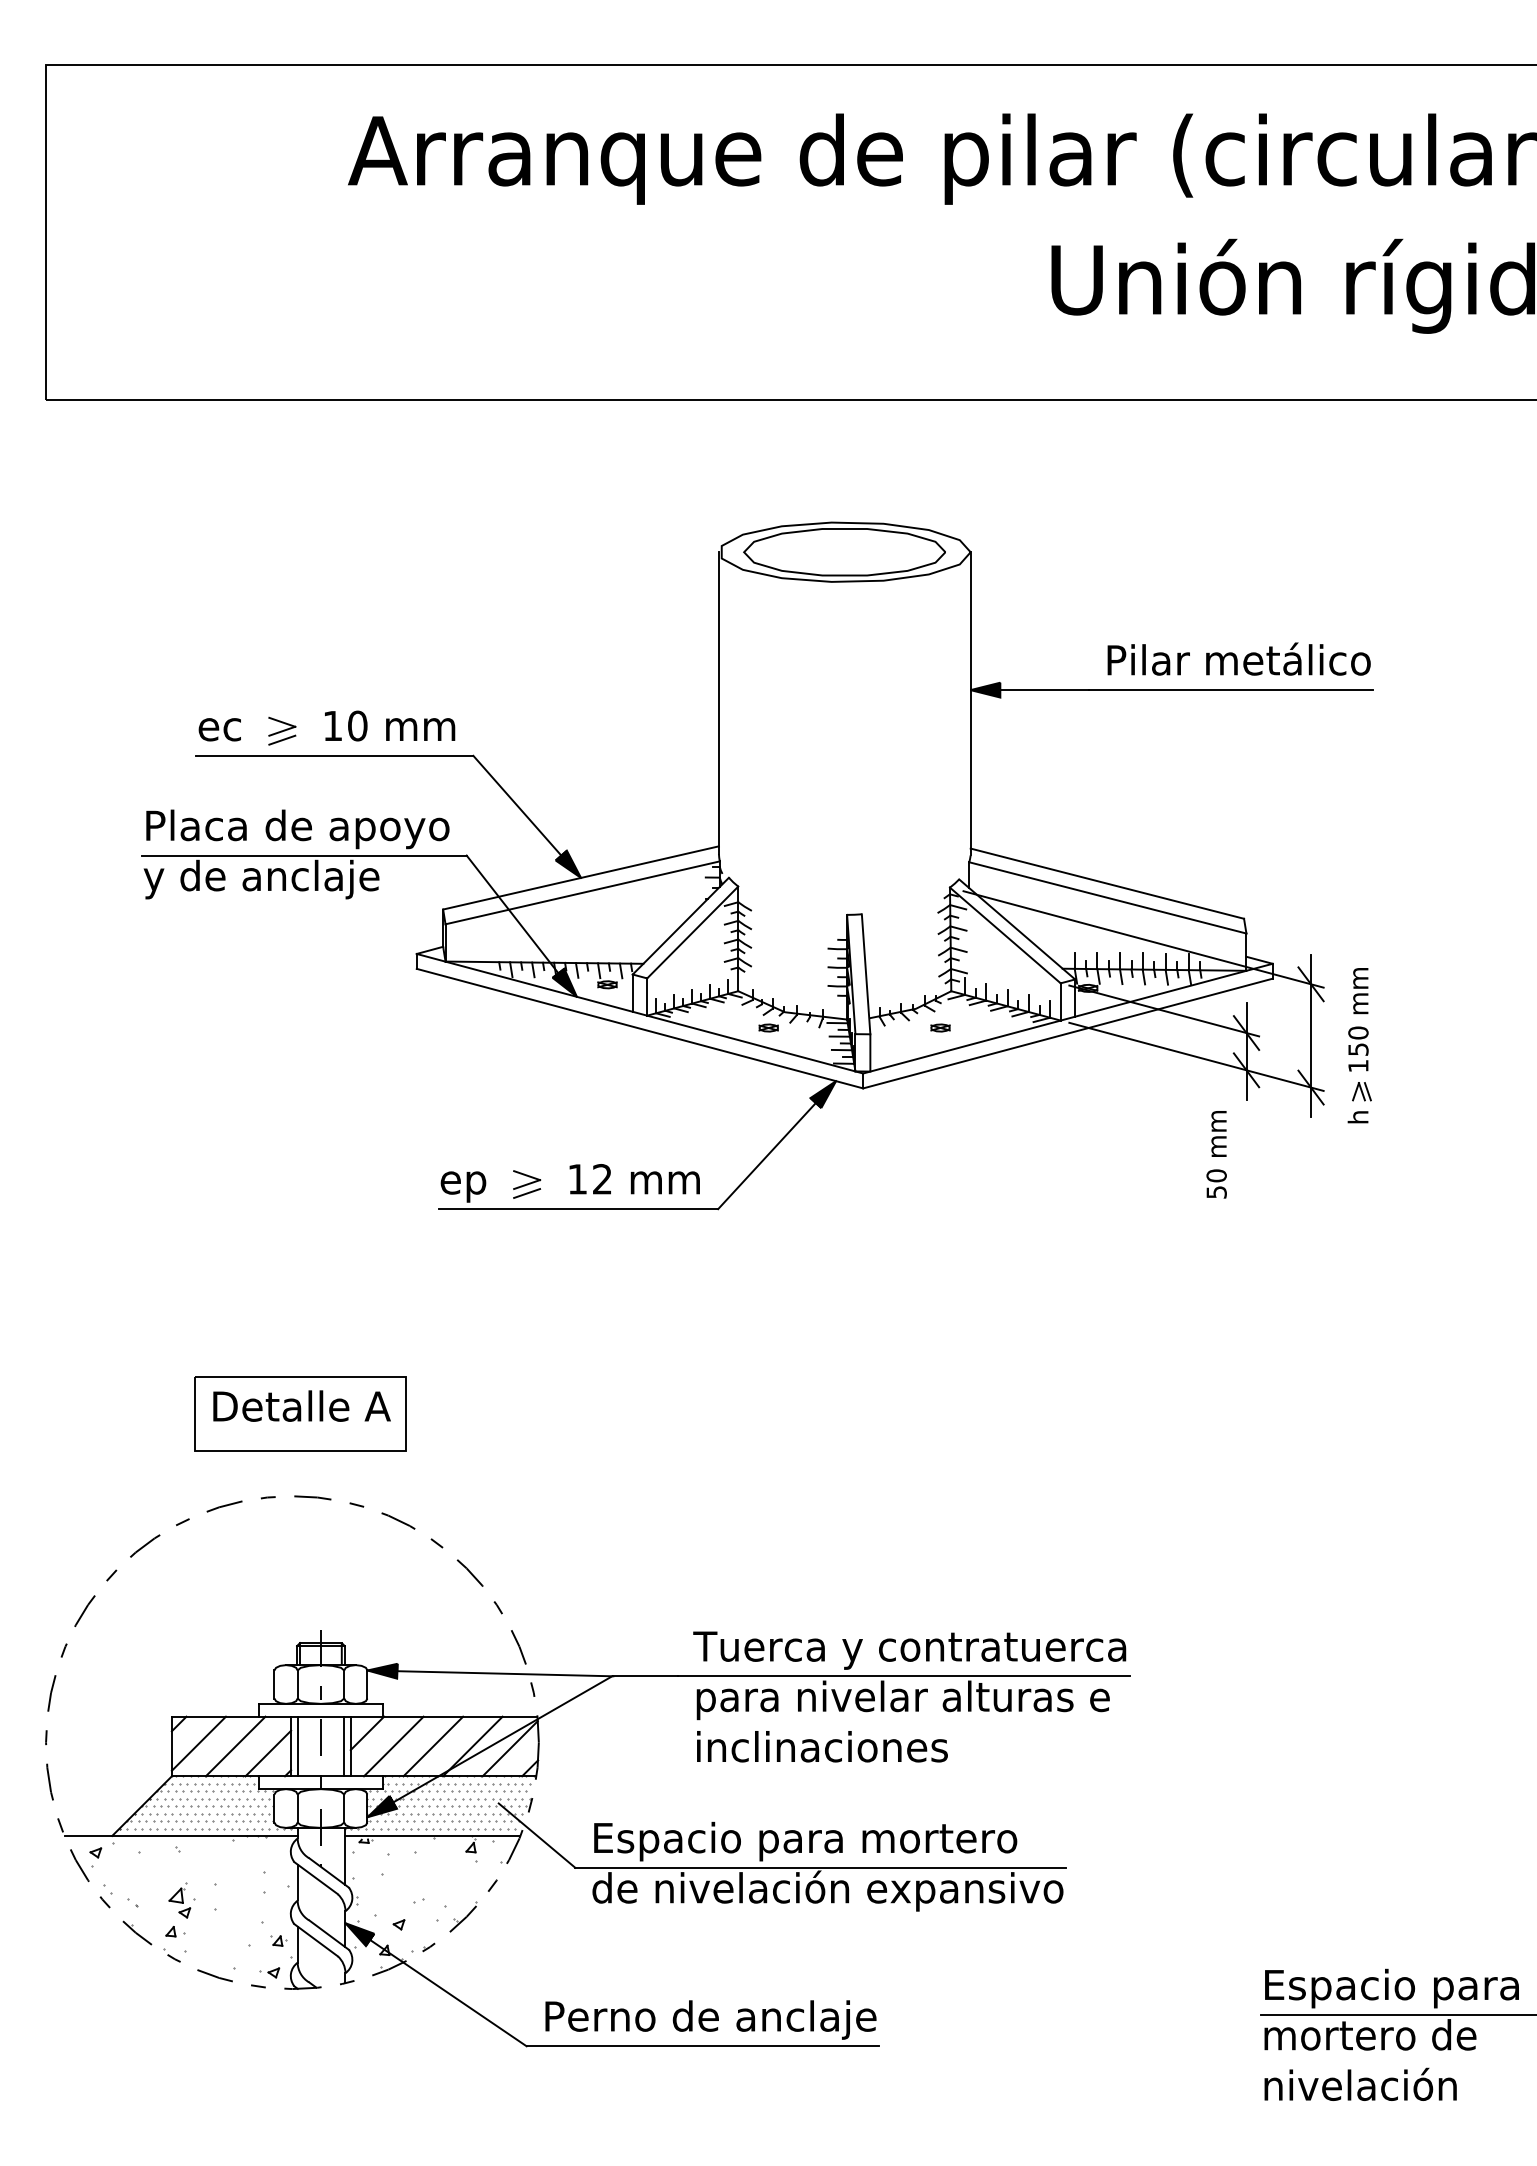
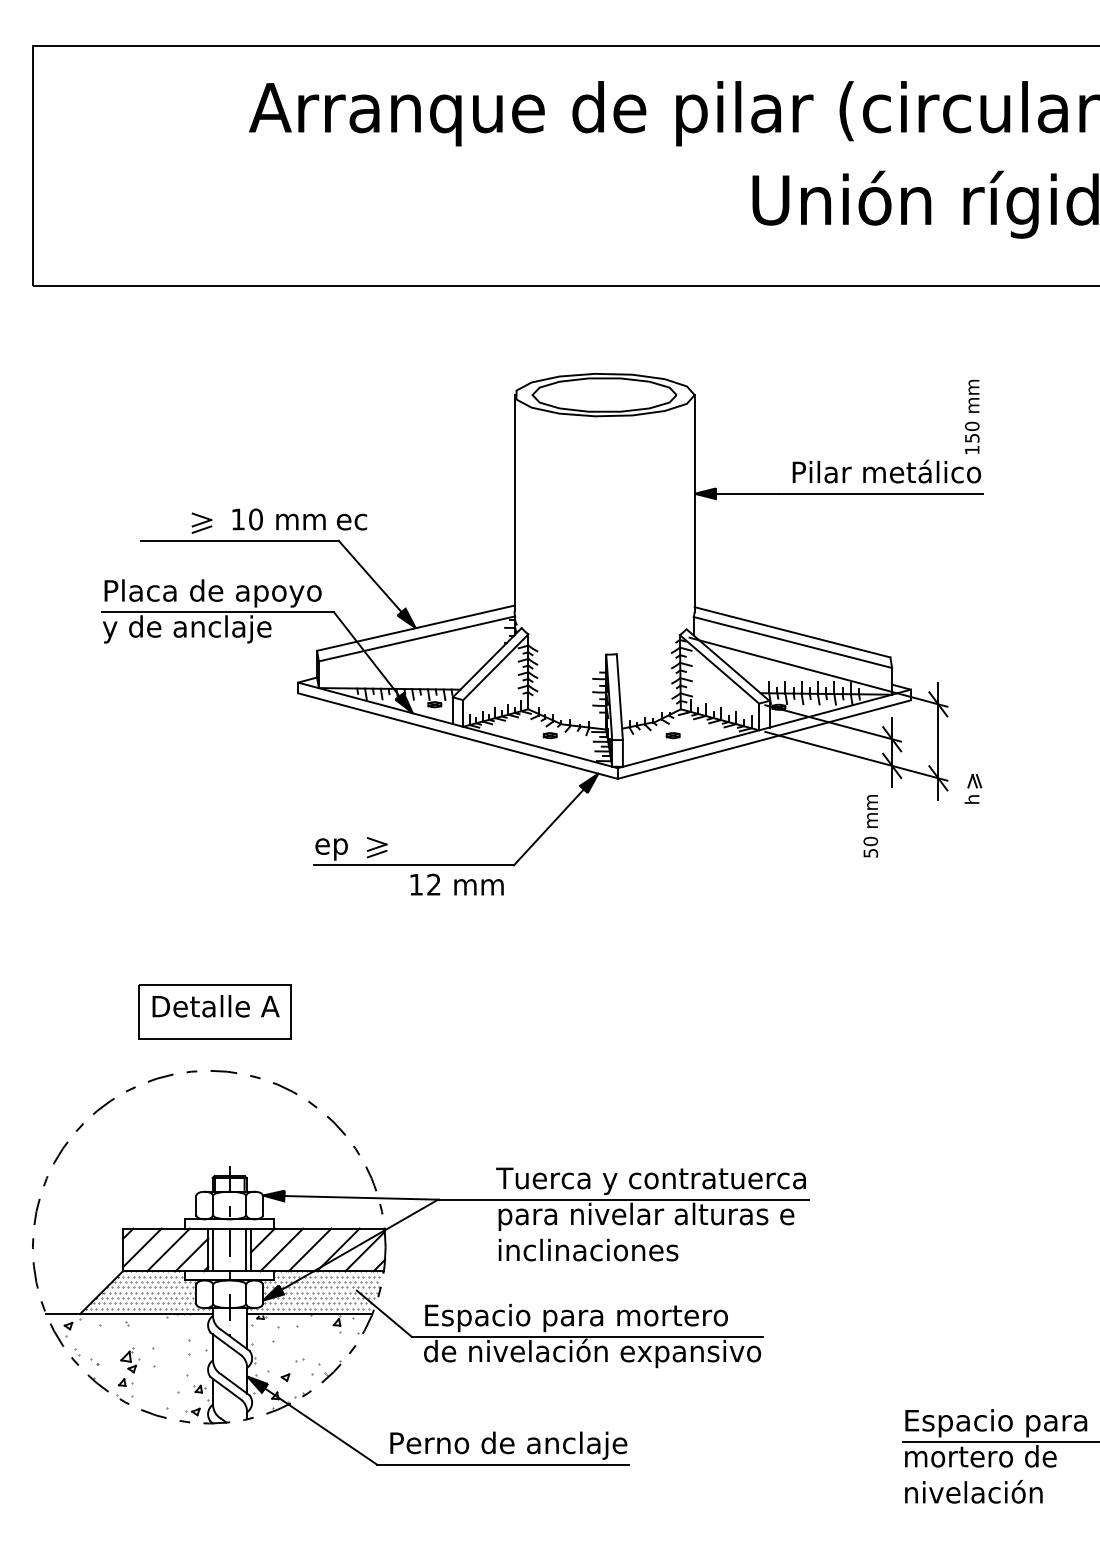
text: (219, 729) -> (351, 521), moved
text: (1358, 1019) -> (972, 416), moved
text: (634, 1179) -> (456, 884), moved

